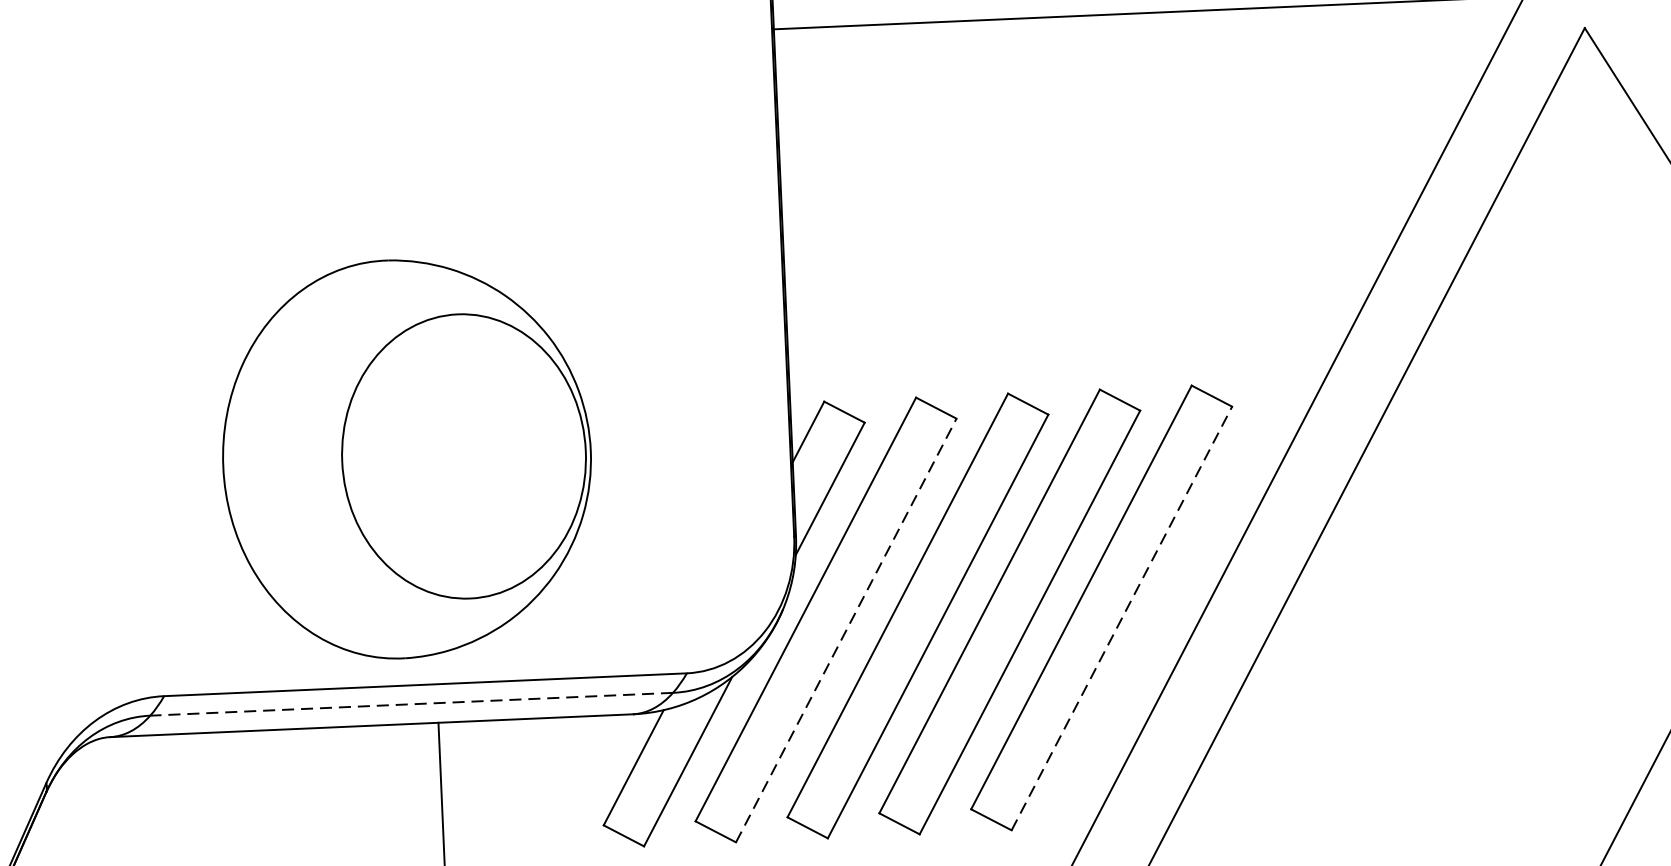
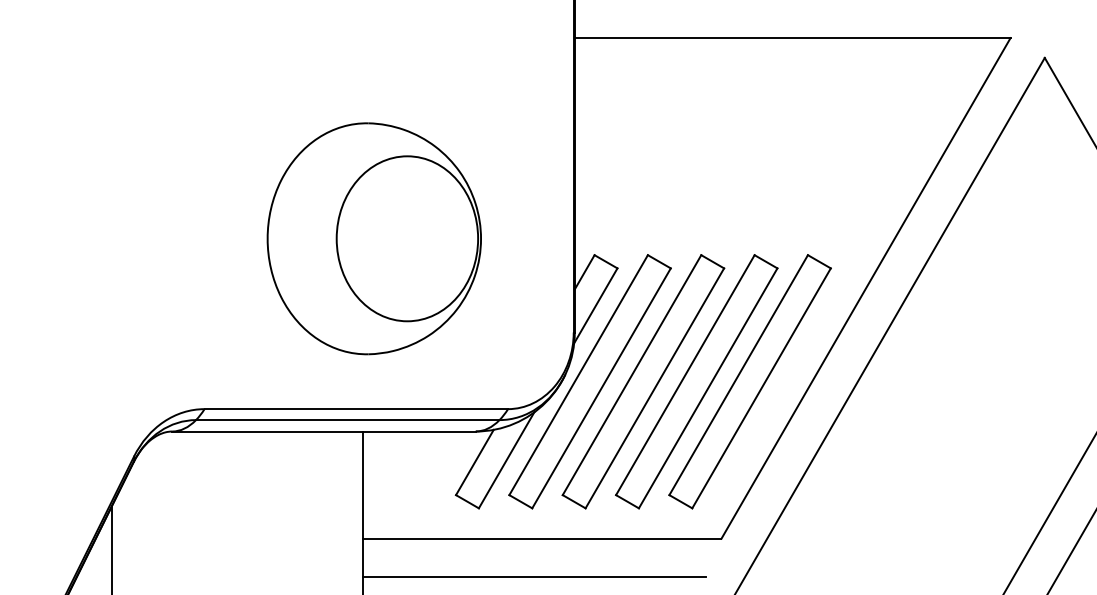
part: (405, 458) -> (373, 238), moved
line: (1121, 618) -> (761, 388), dashed -> solid
line: (846, 630) -> (601, 388), dashed -> solid
line: (411, 704) -> (347, 420), dashed -> solid

